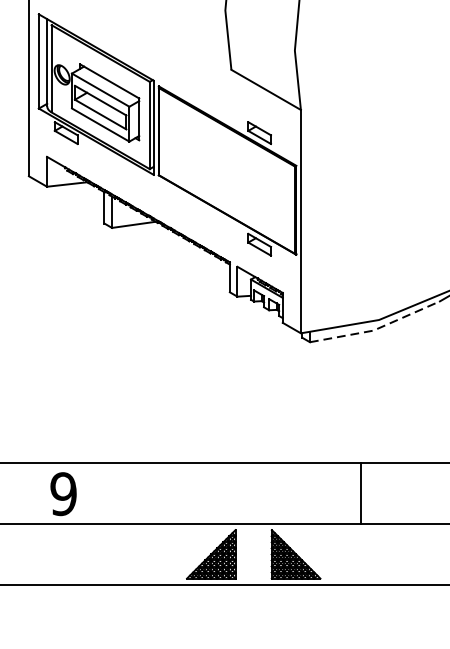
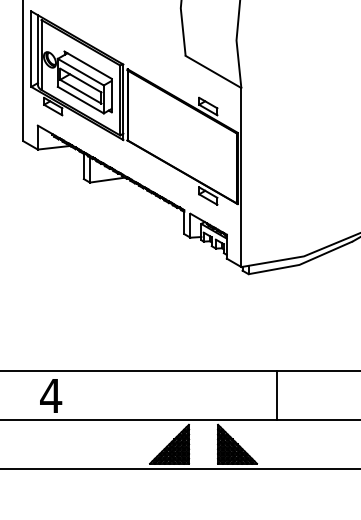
line: (377, 328) -> (302, 263), dashed -> solid
text: (64, 493) -> (51, 395), 9 -> 4
line: (360, 493) -> (276, 395), moved

